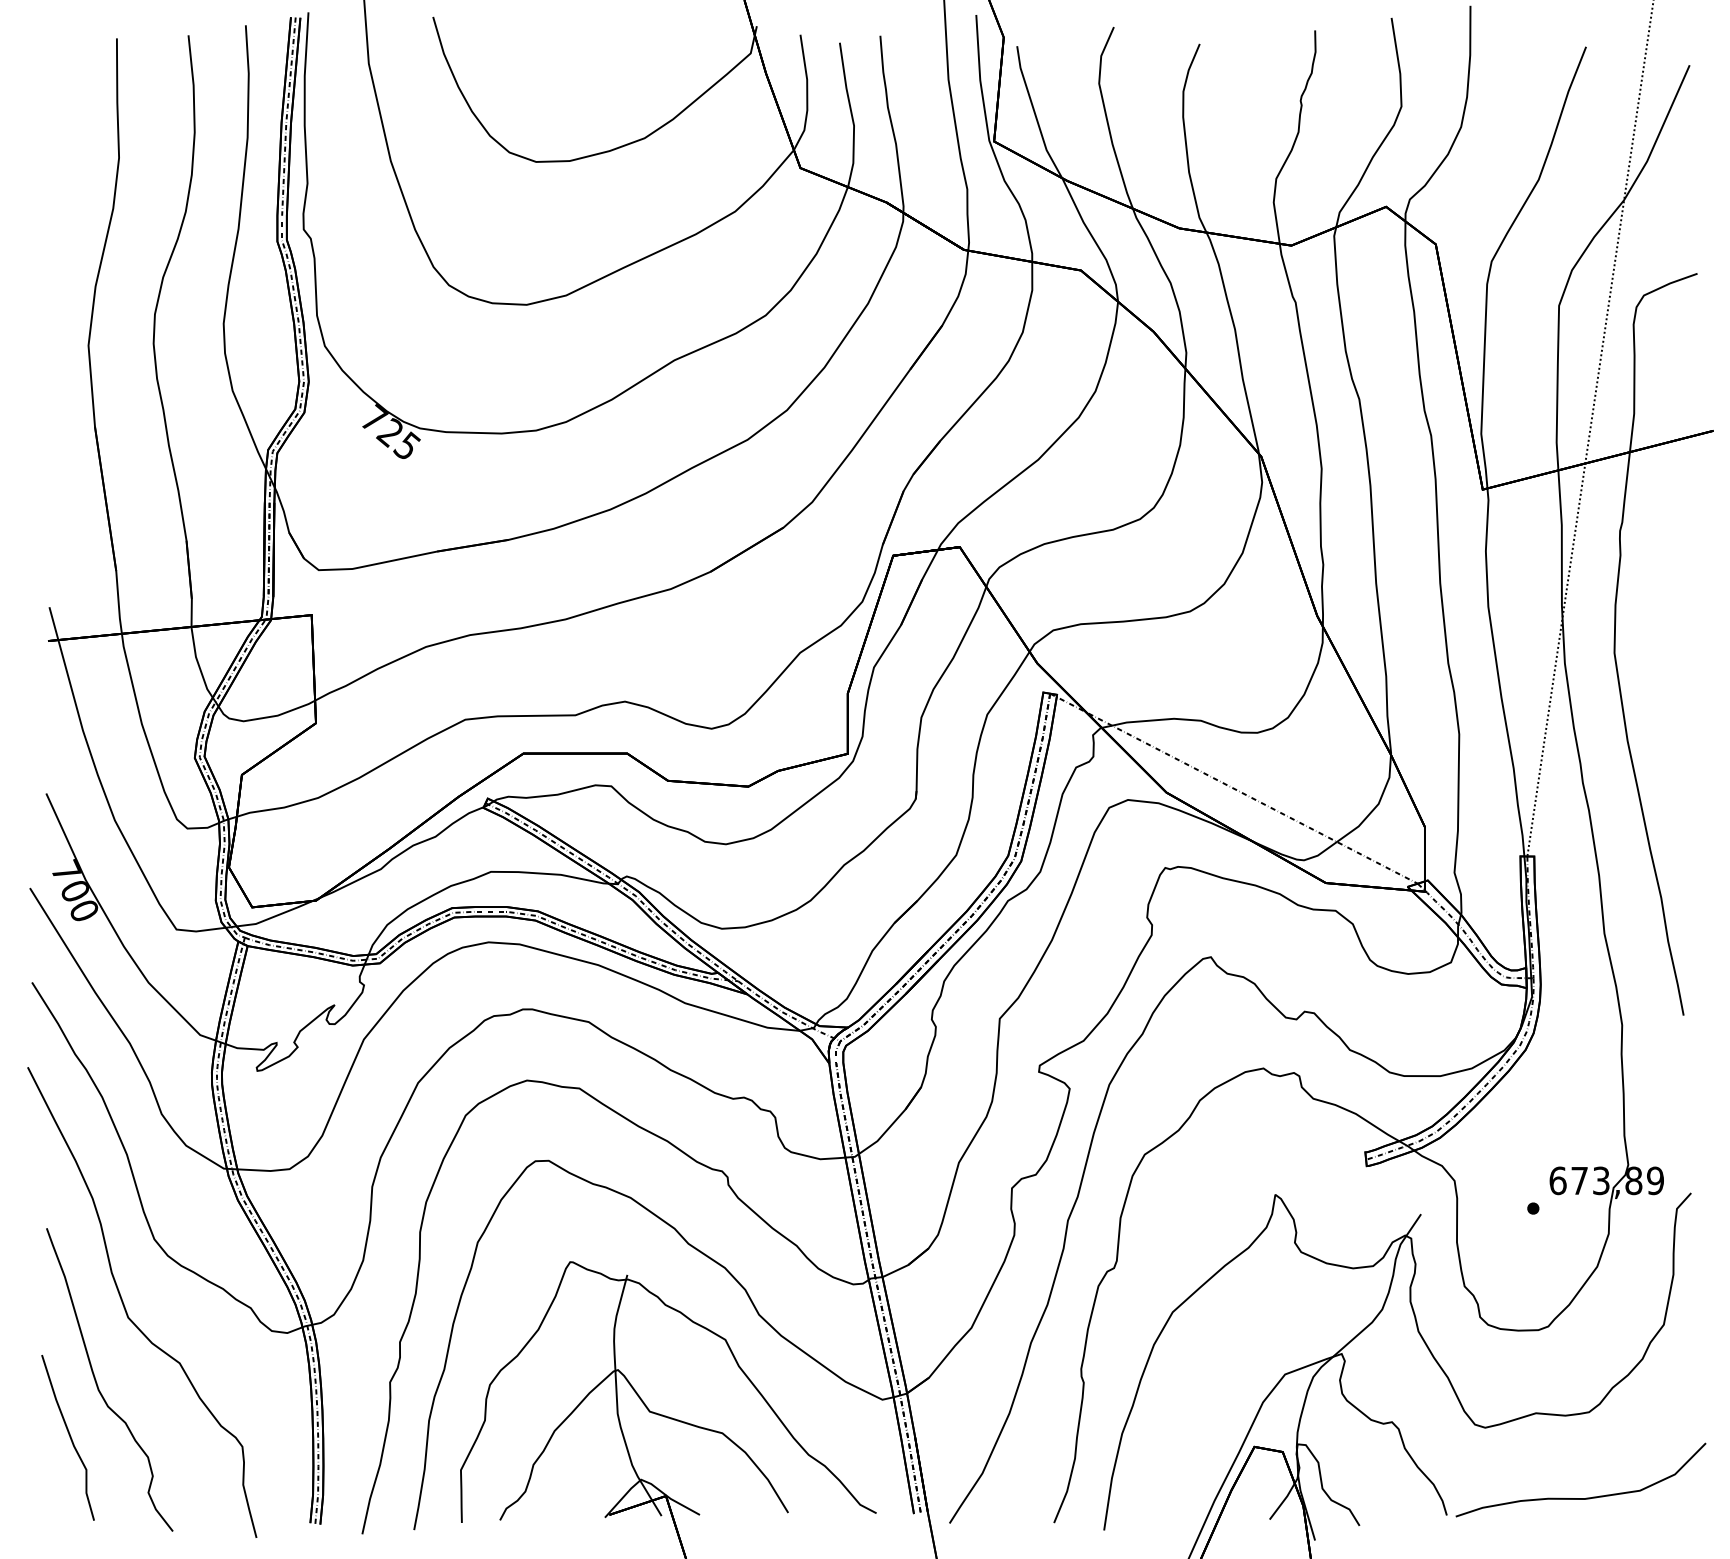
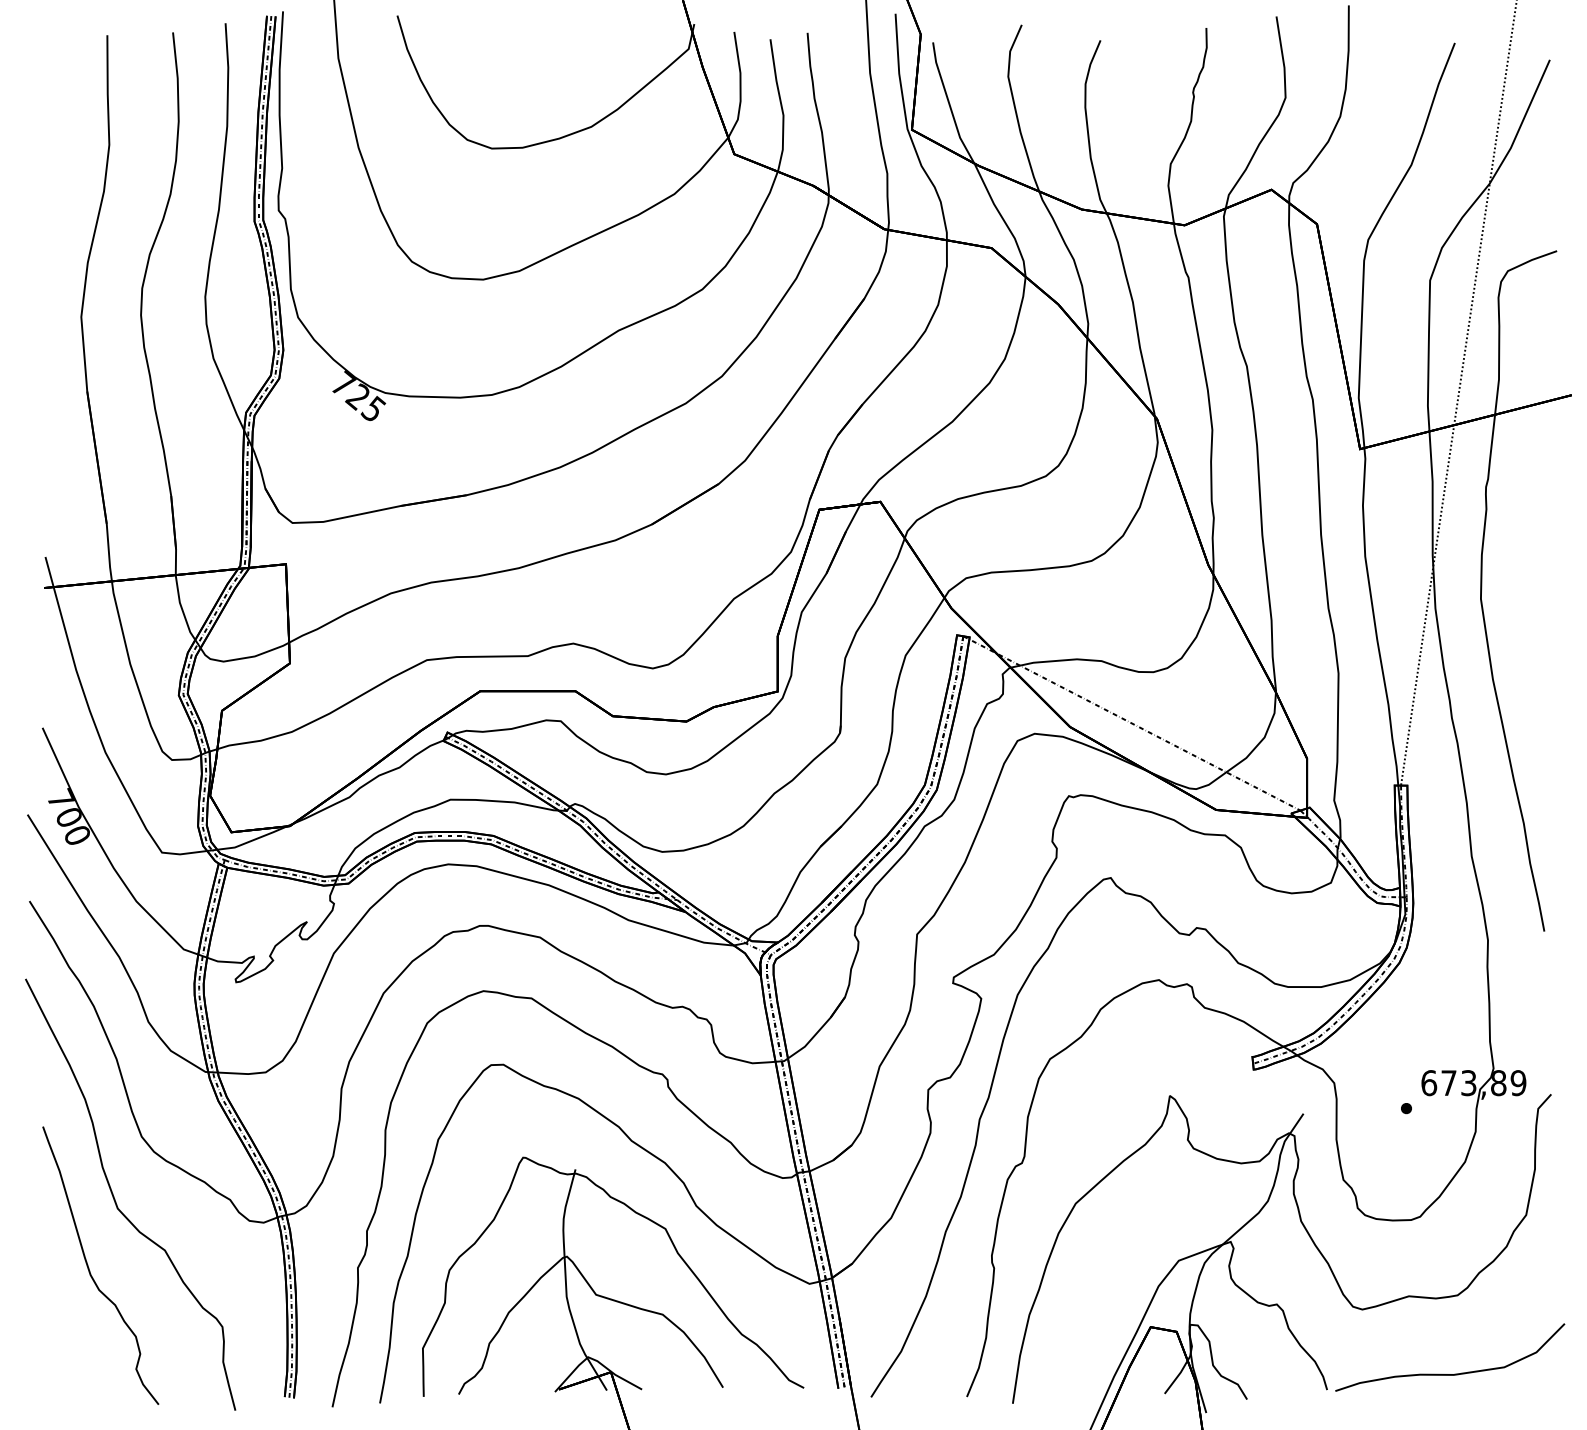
curve: (69, 1437) -> (63, 1318), removed

